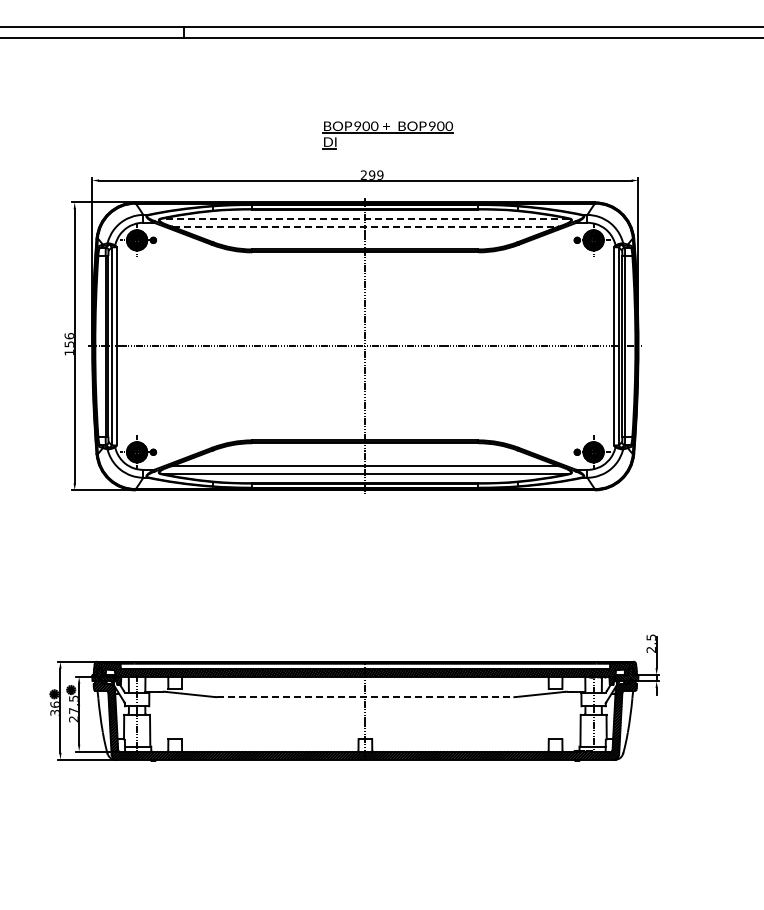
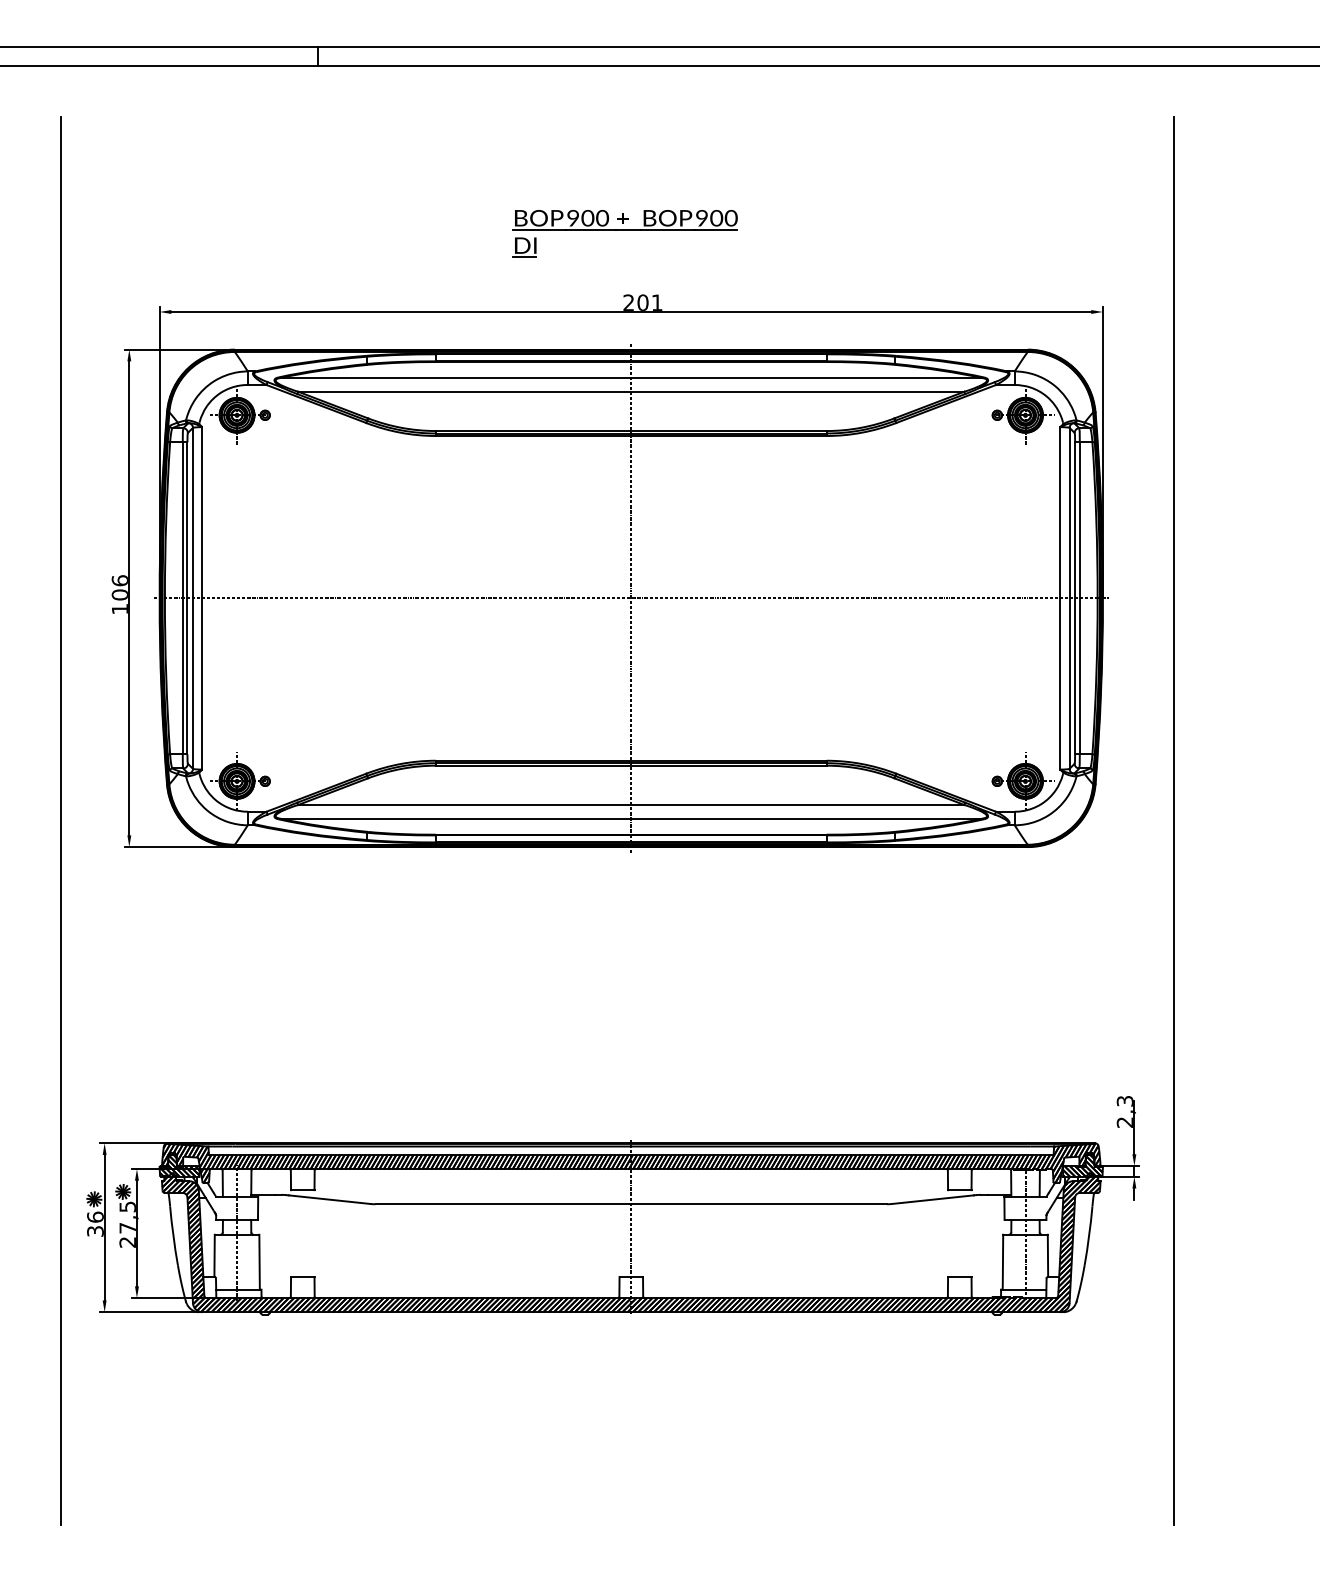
part: (387, 135) -> (624, 234), moved
text: (376, 174) -> (650, 301), 299 -> 201
line: (365, 218) -> (631, 377), dashed -> solid
line: (365, 226) -> (631, 391), dashed -> solid
text: (68, 344) -> (118, 595), 156 -> 106
line: (35, 474) -> (61, 819), added
line: (679, 474) -> (1173, 819), added
text: (650, 637) -> (1123, 1101), 2,5 -> 2,3
line: (365, 697) -> (631, 1204), dashed -> solid

